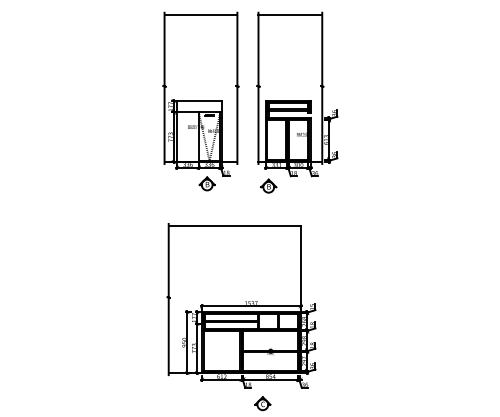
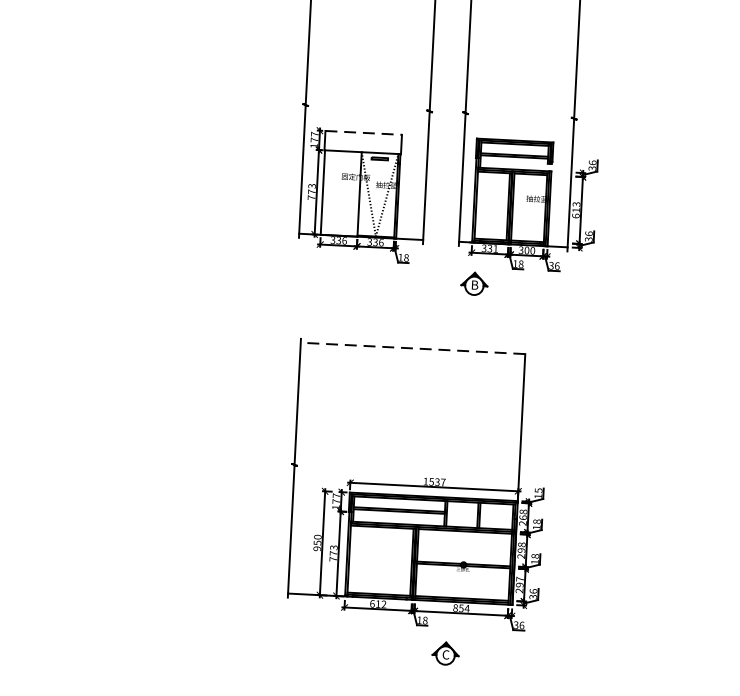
line: (199, 100) -> (363, 132), solid -> dashed
part: (206, 183) -> (368, 273), removed
line: (234, 225) -> (412, 347), solid -> dashed

